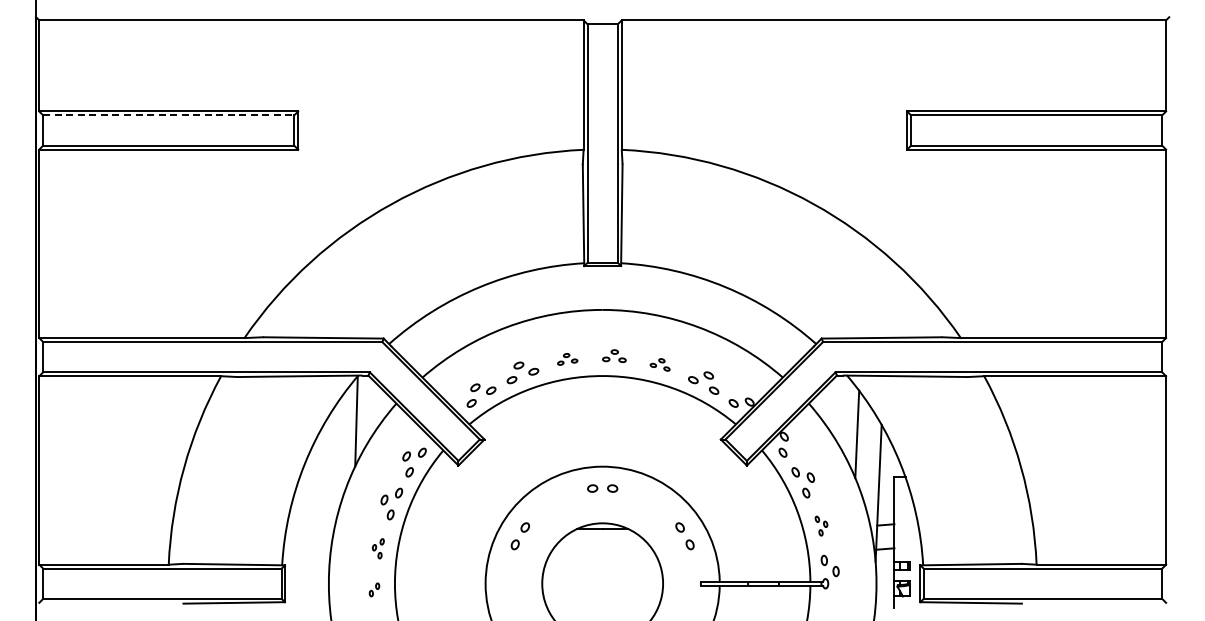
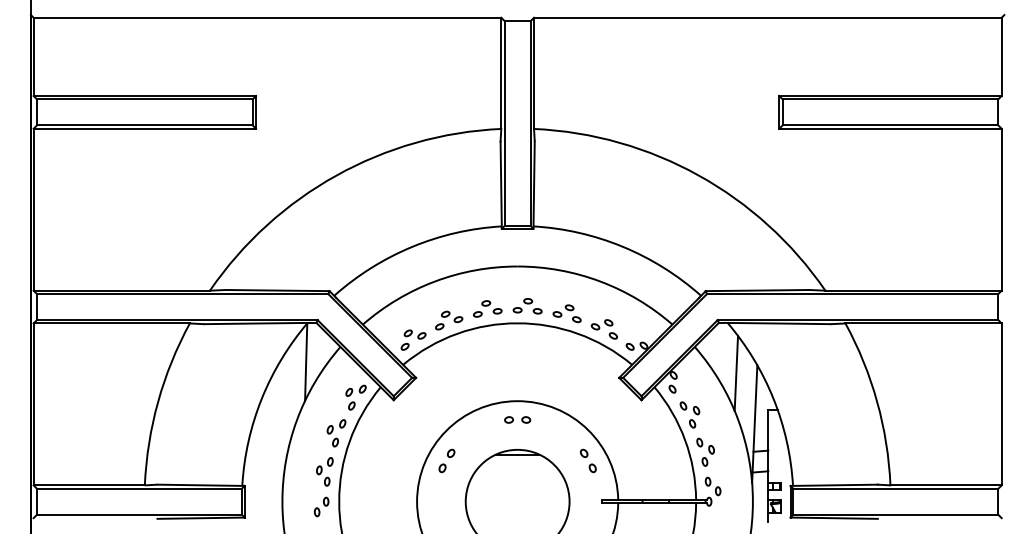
line: (169, 115) -> (145, 99), dashed -> solid
part: (614, 355) -> (527, 305), size x1.43
part: (567, 359) -> (487, 309), size x1.67
part: (659, 364) -> (566, 313), size x1.67
part: (821, 525) -> (705, 451), size x1.67
part: (378, 548) -> (325, 471), size x1.67
part: (374, 589) -> (321, 506), size x1.67

